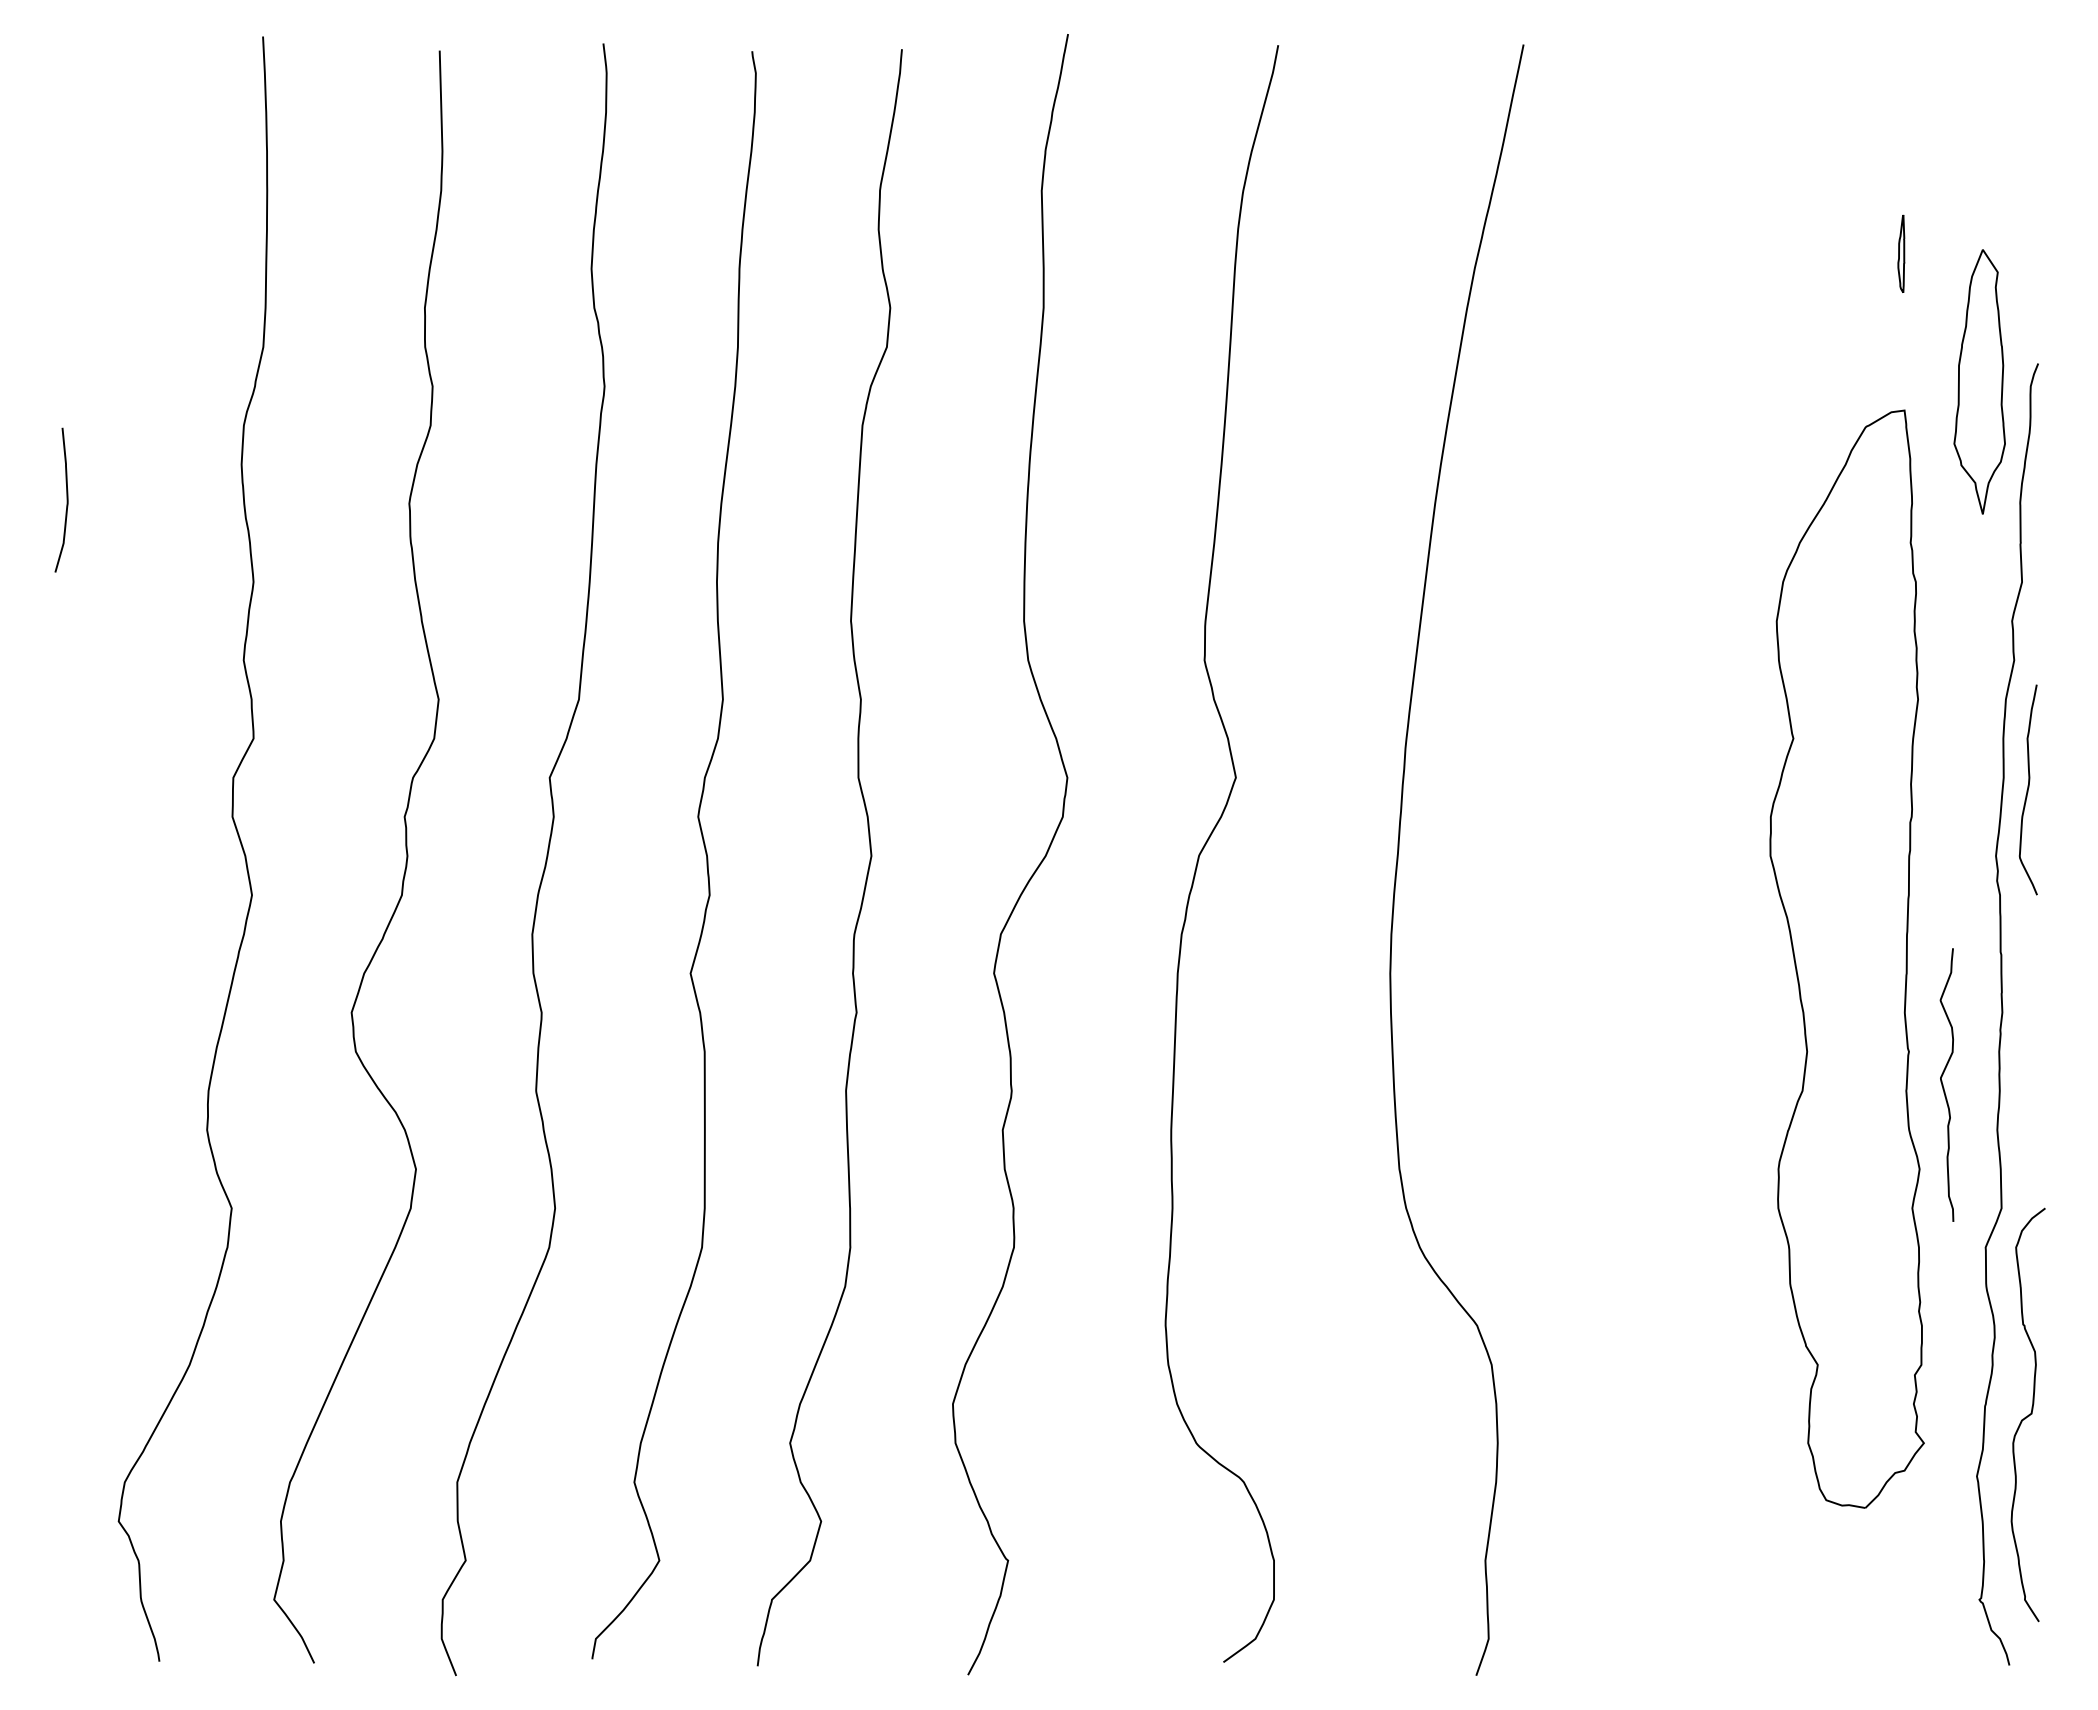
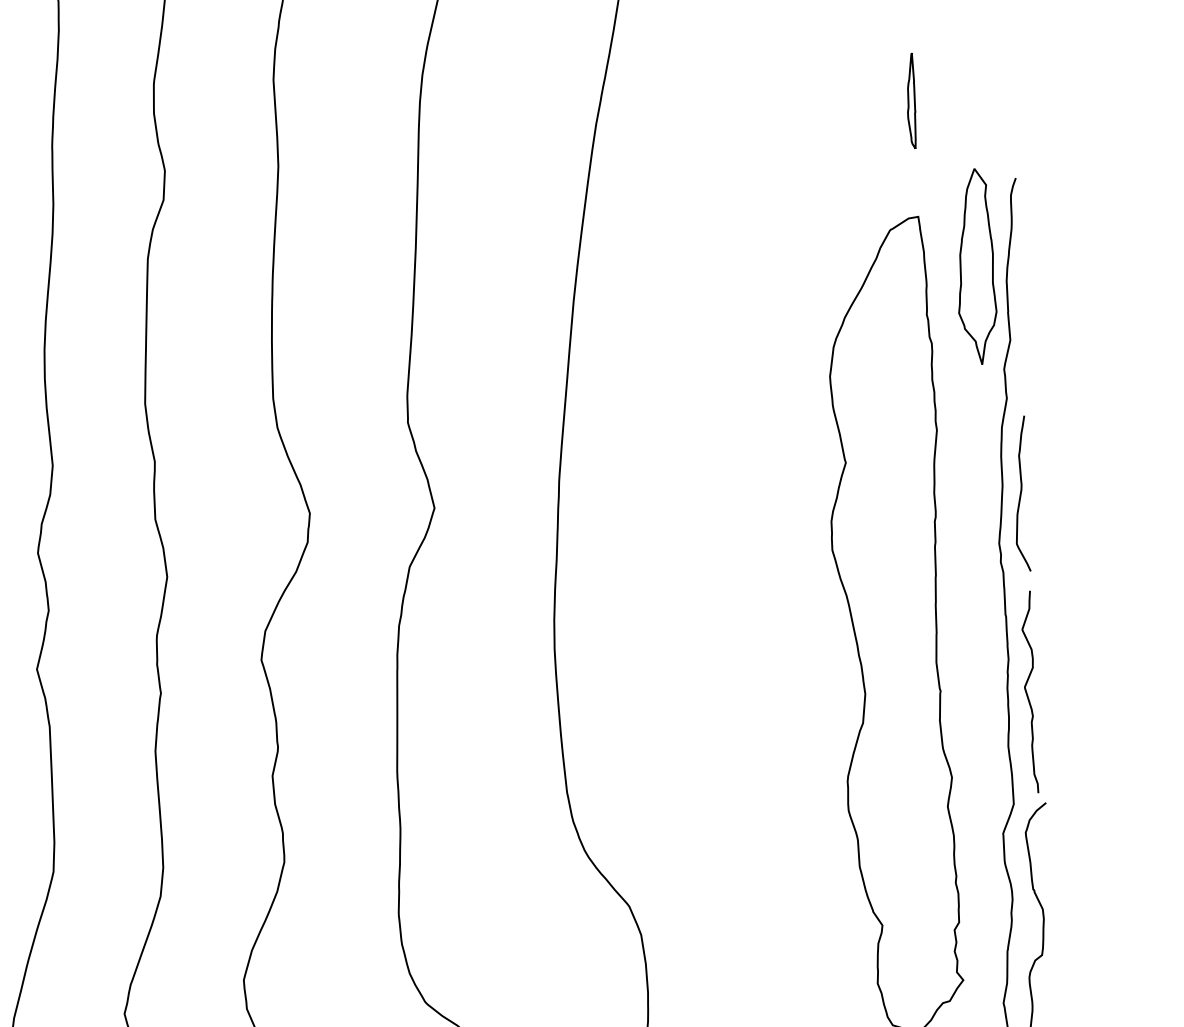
part: (1901, 253) -> (911, 100), size x1.67
part: (1979, 381) -> (975, 266), moved
curve: (1943, 1084) -> (1027, 691), moved

